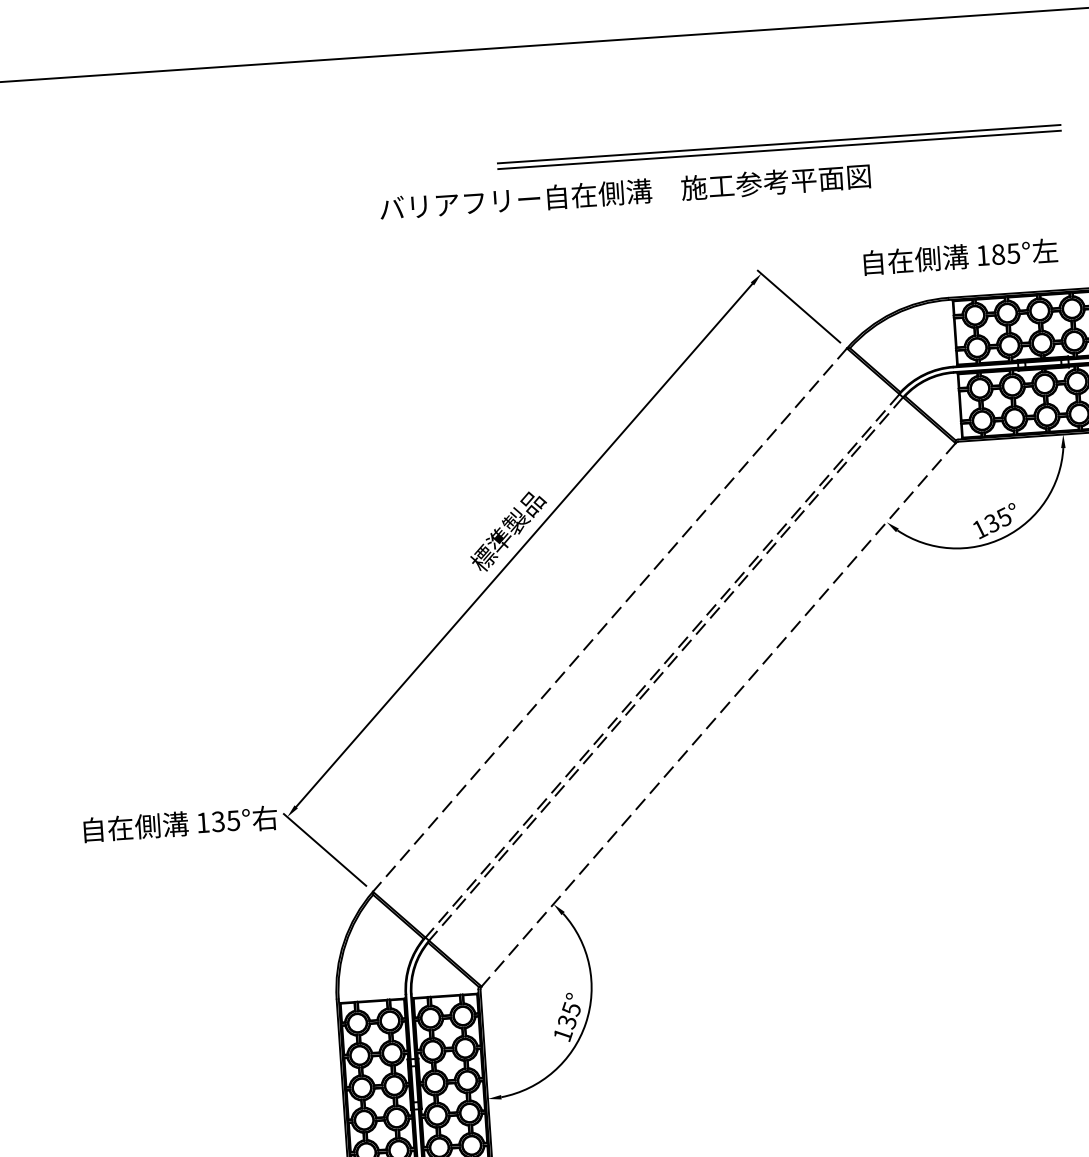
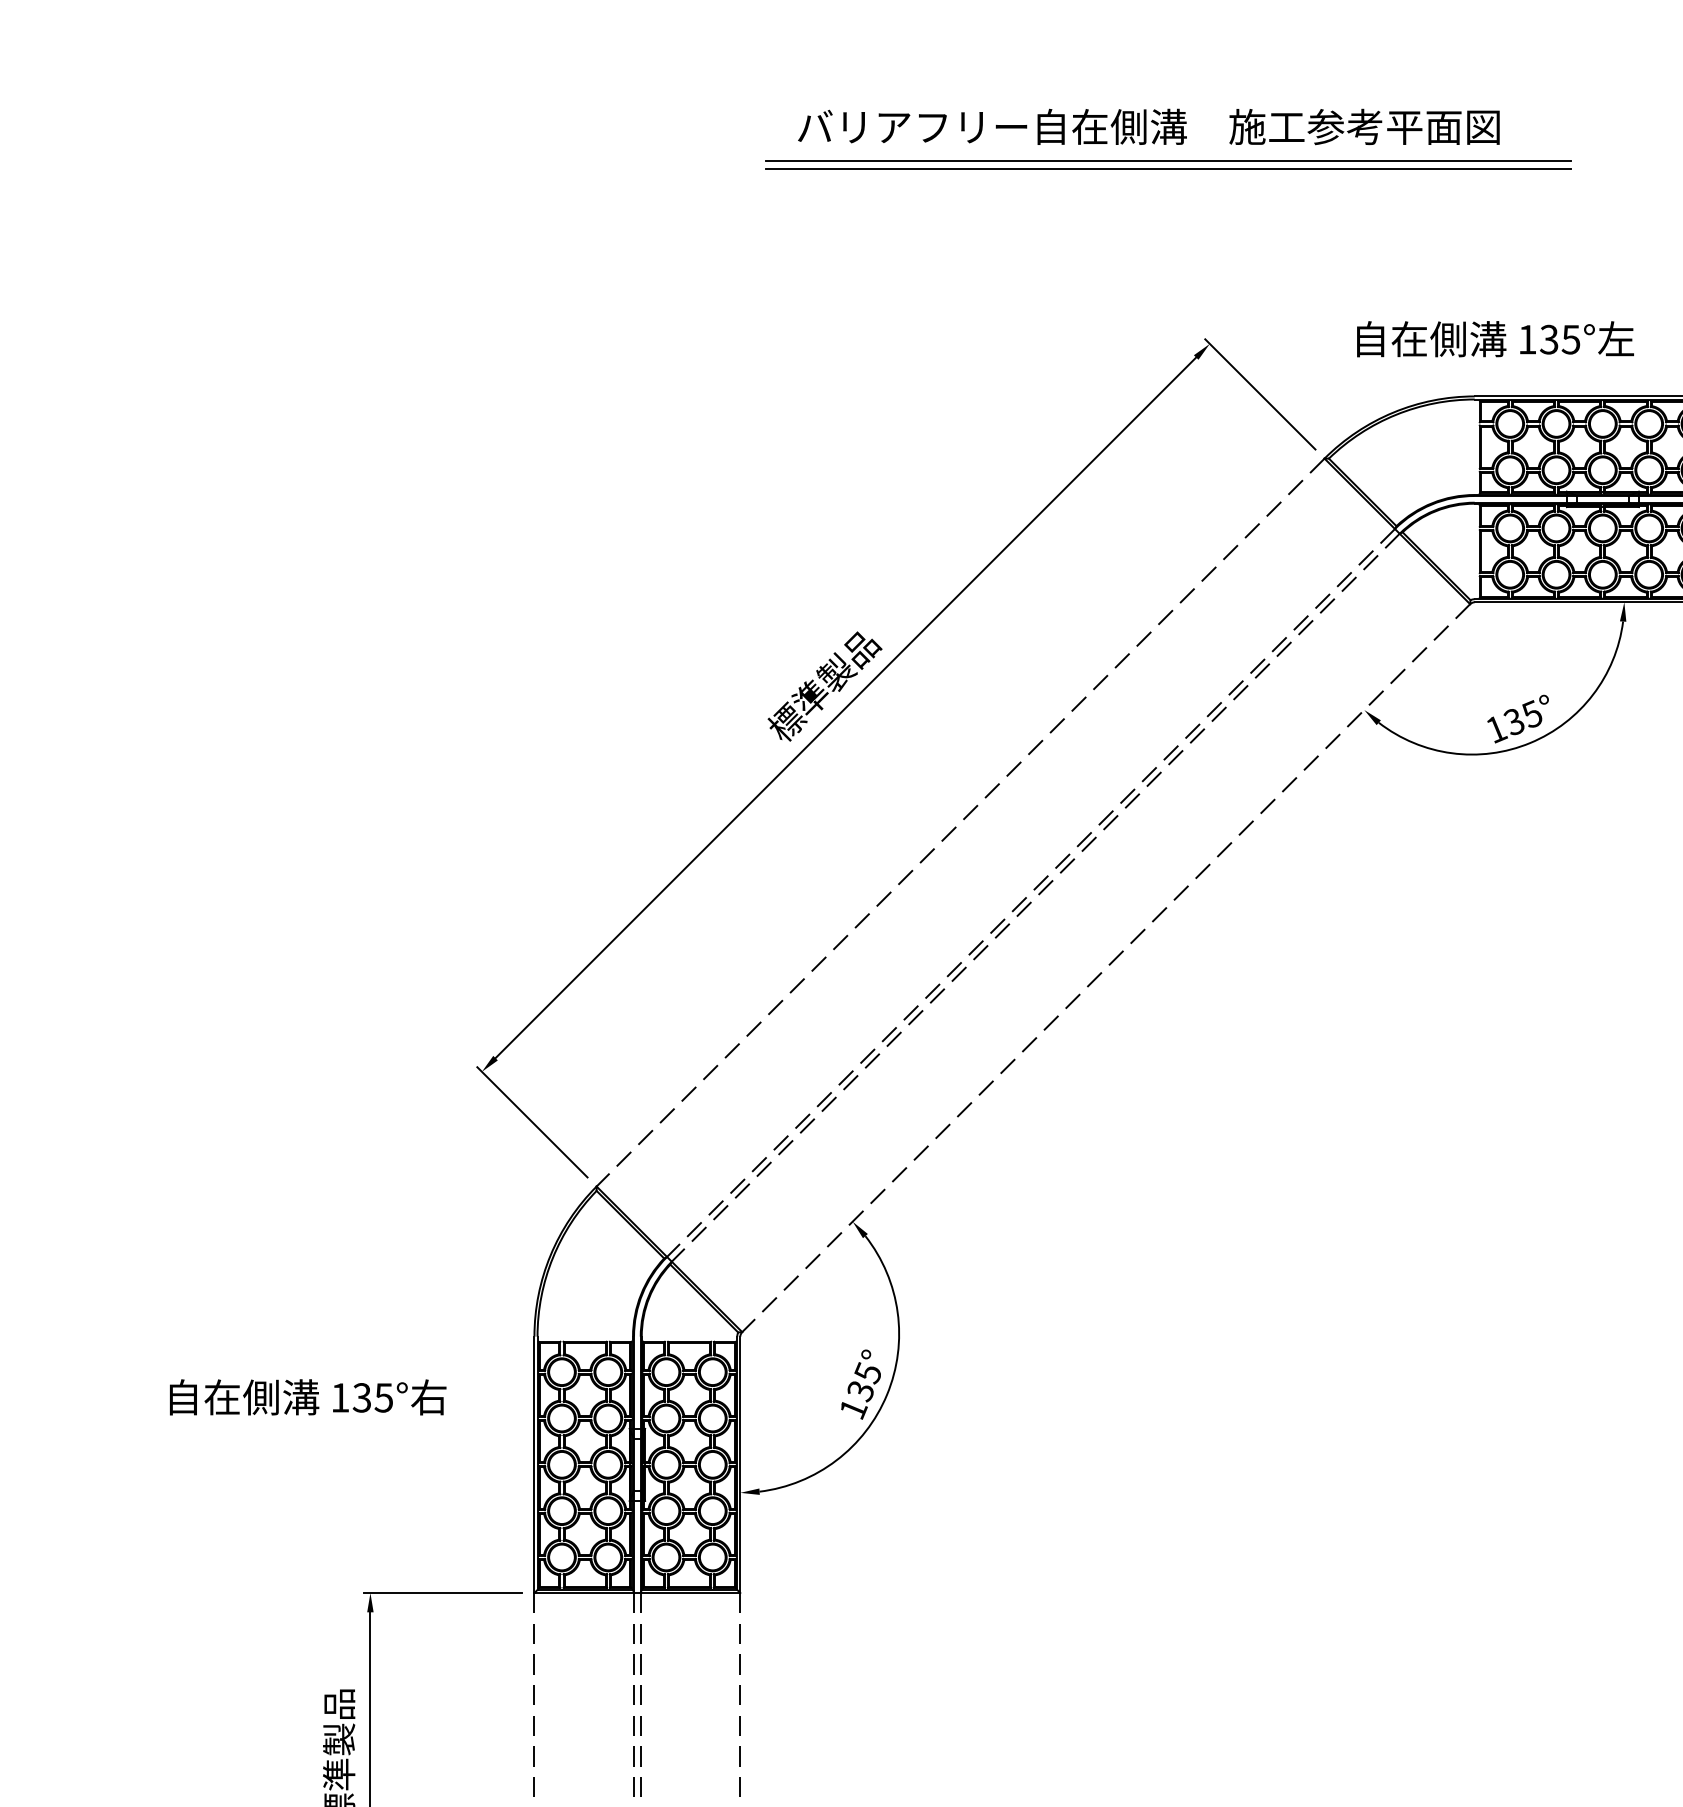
part: (779, 146) -> (1168, 164), moved
text: (624, 192) -> (1148, 126), moved
text: (998, 254) -> (1549, 339), 185° -> 135°
text: (180, 824) -> (308, 1397), moved

